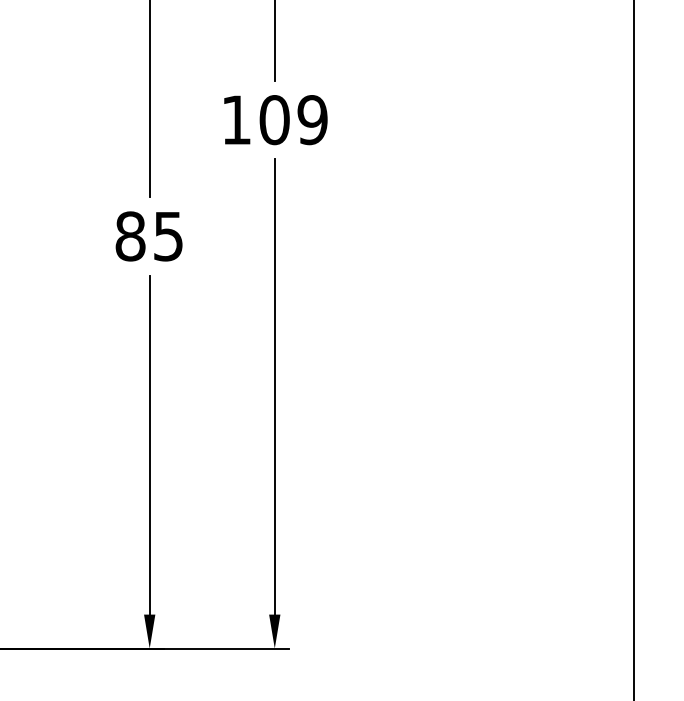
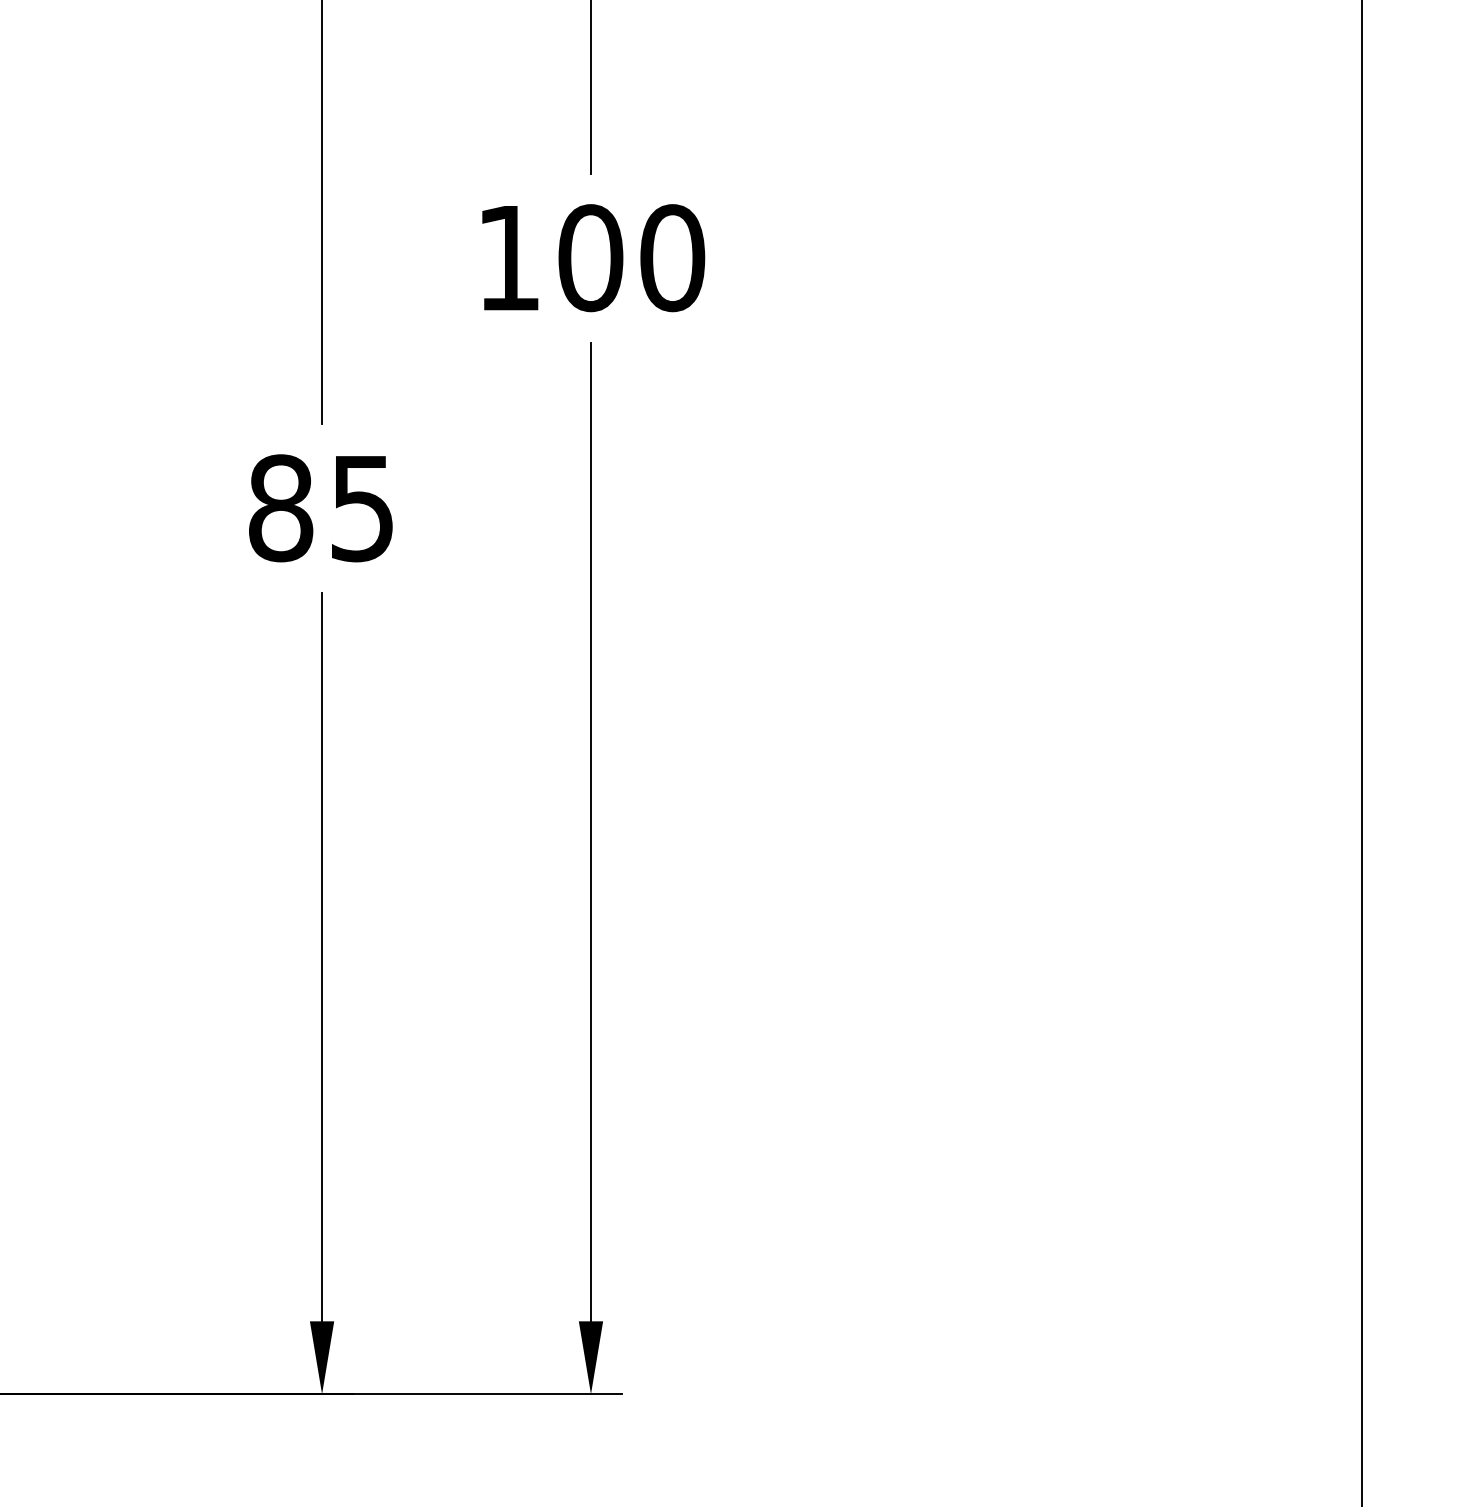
text: (312, 120) -> (672, 259), 109 -> 100

